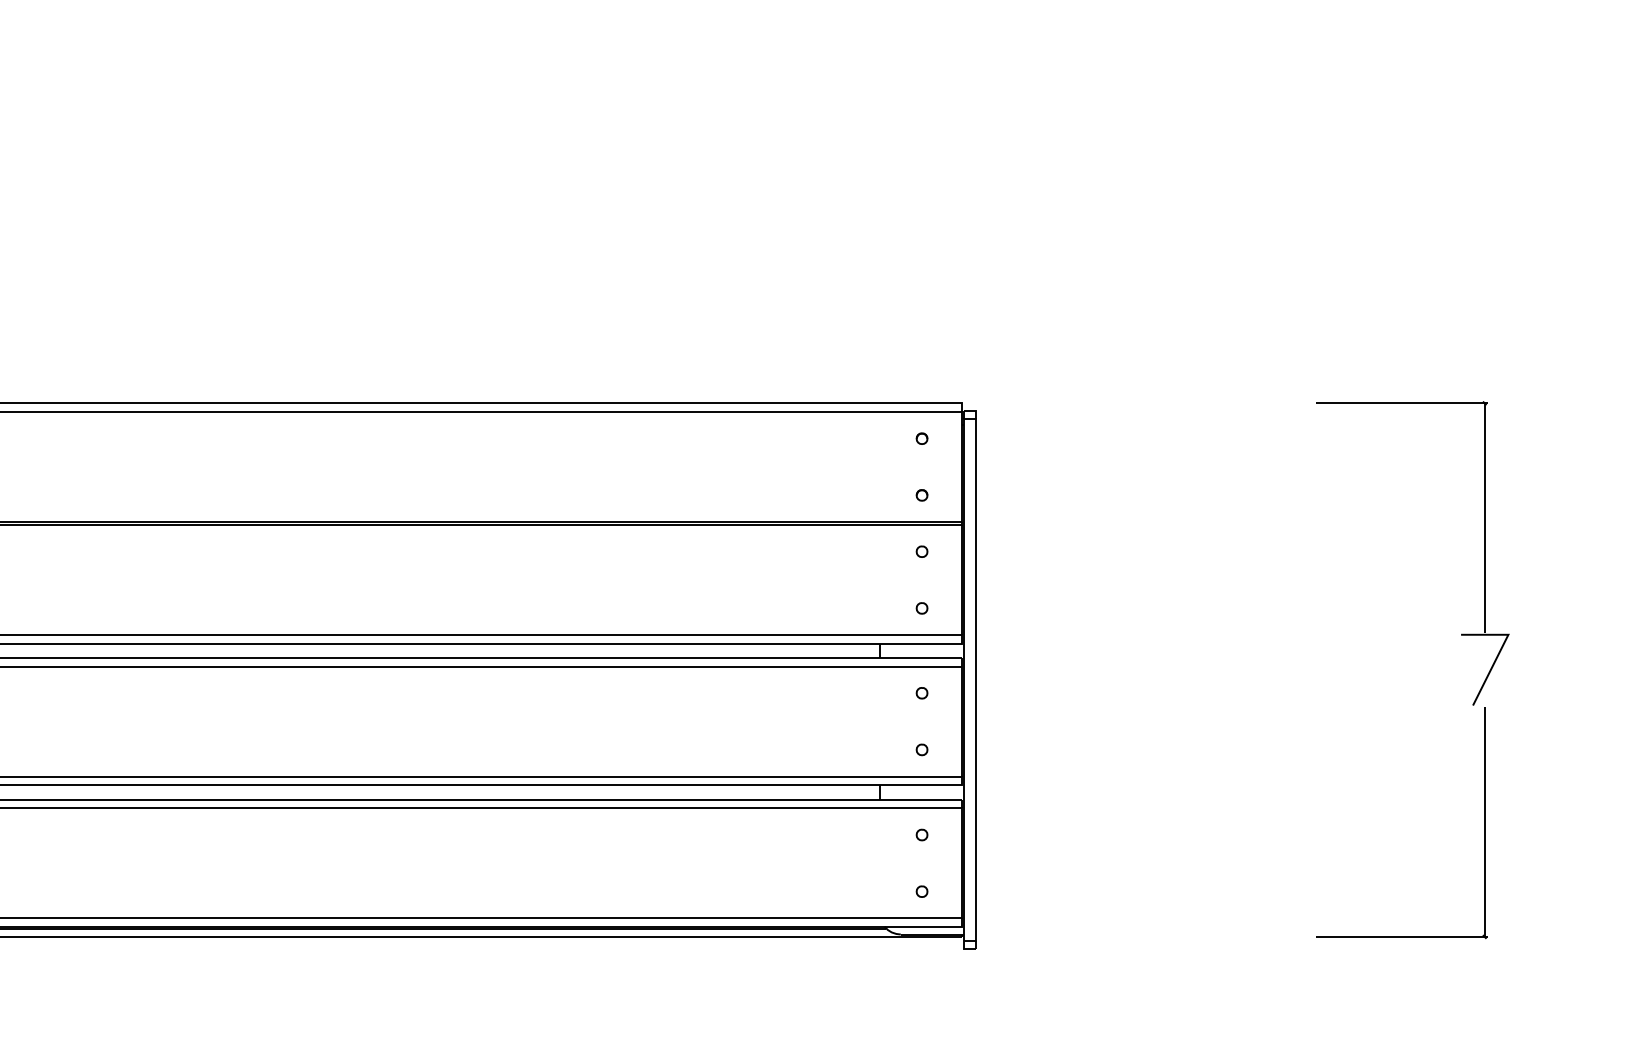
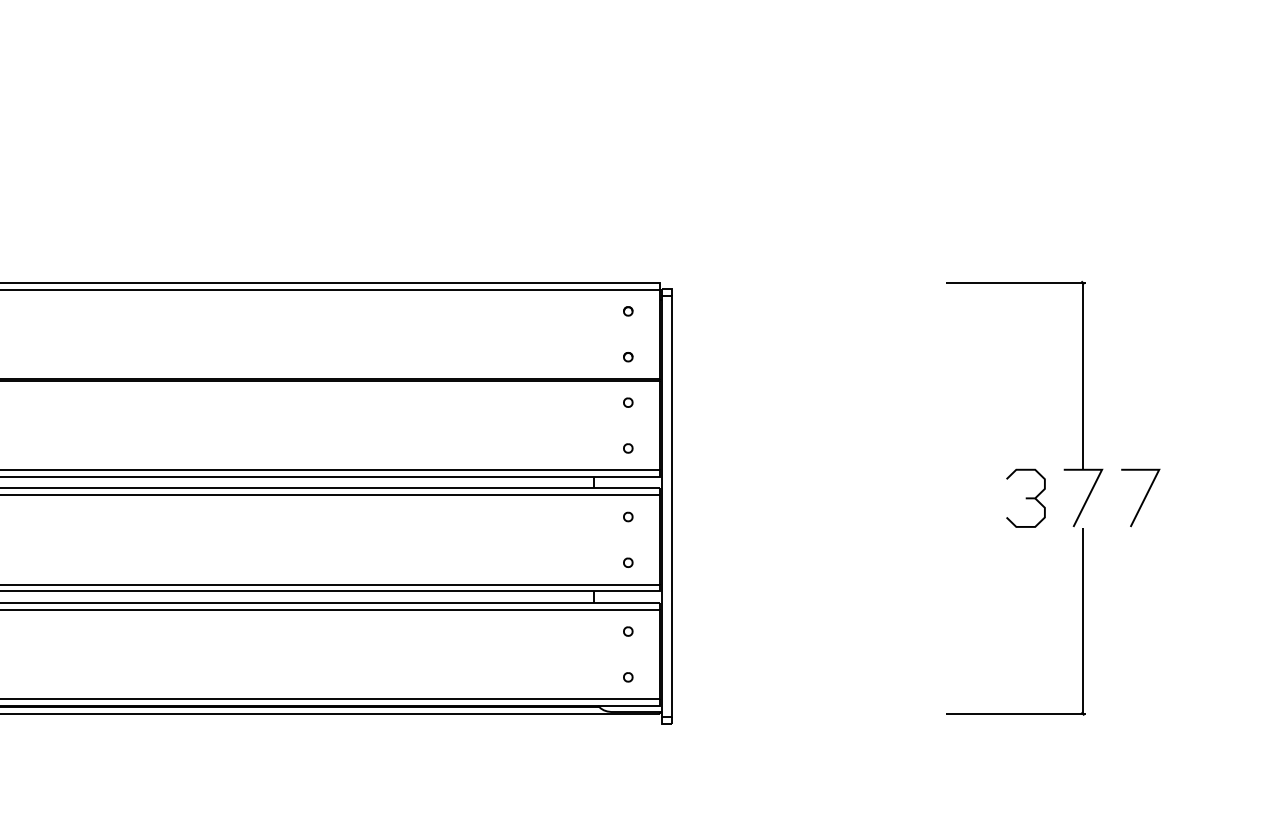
part: (1413, 669) -> (1025, 497), added
curve: (1559, 671) -> (1143, 499), added

